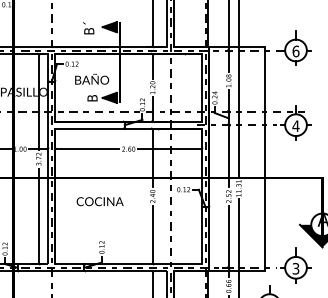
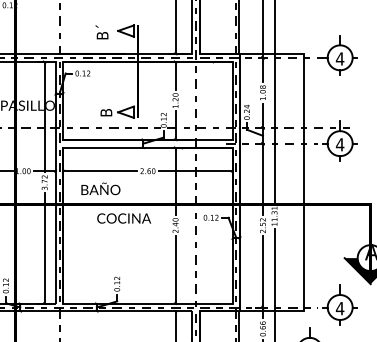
fill: (110, 26) -> (126, 30), removed
text: (295, 51) -> (339, 58), 6 -> 4
text: (91, 78) -> (100, 188), moved
fill: (110, 97) -> (126, 111), removed
text: (100, 201) -> (124, 218), moved
text: (295, 268) -> (339, 308), 3 -> 4

